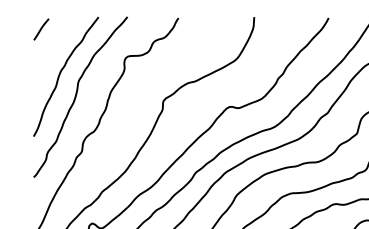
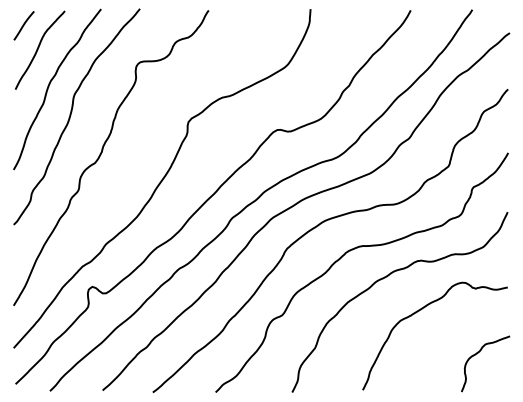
curve: (52, 47) -> (38, 49), added

